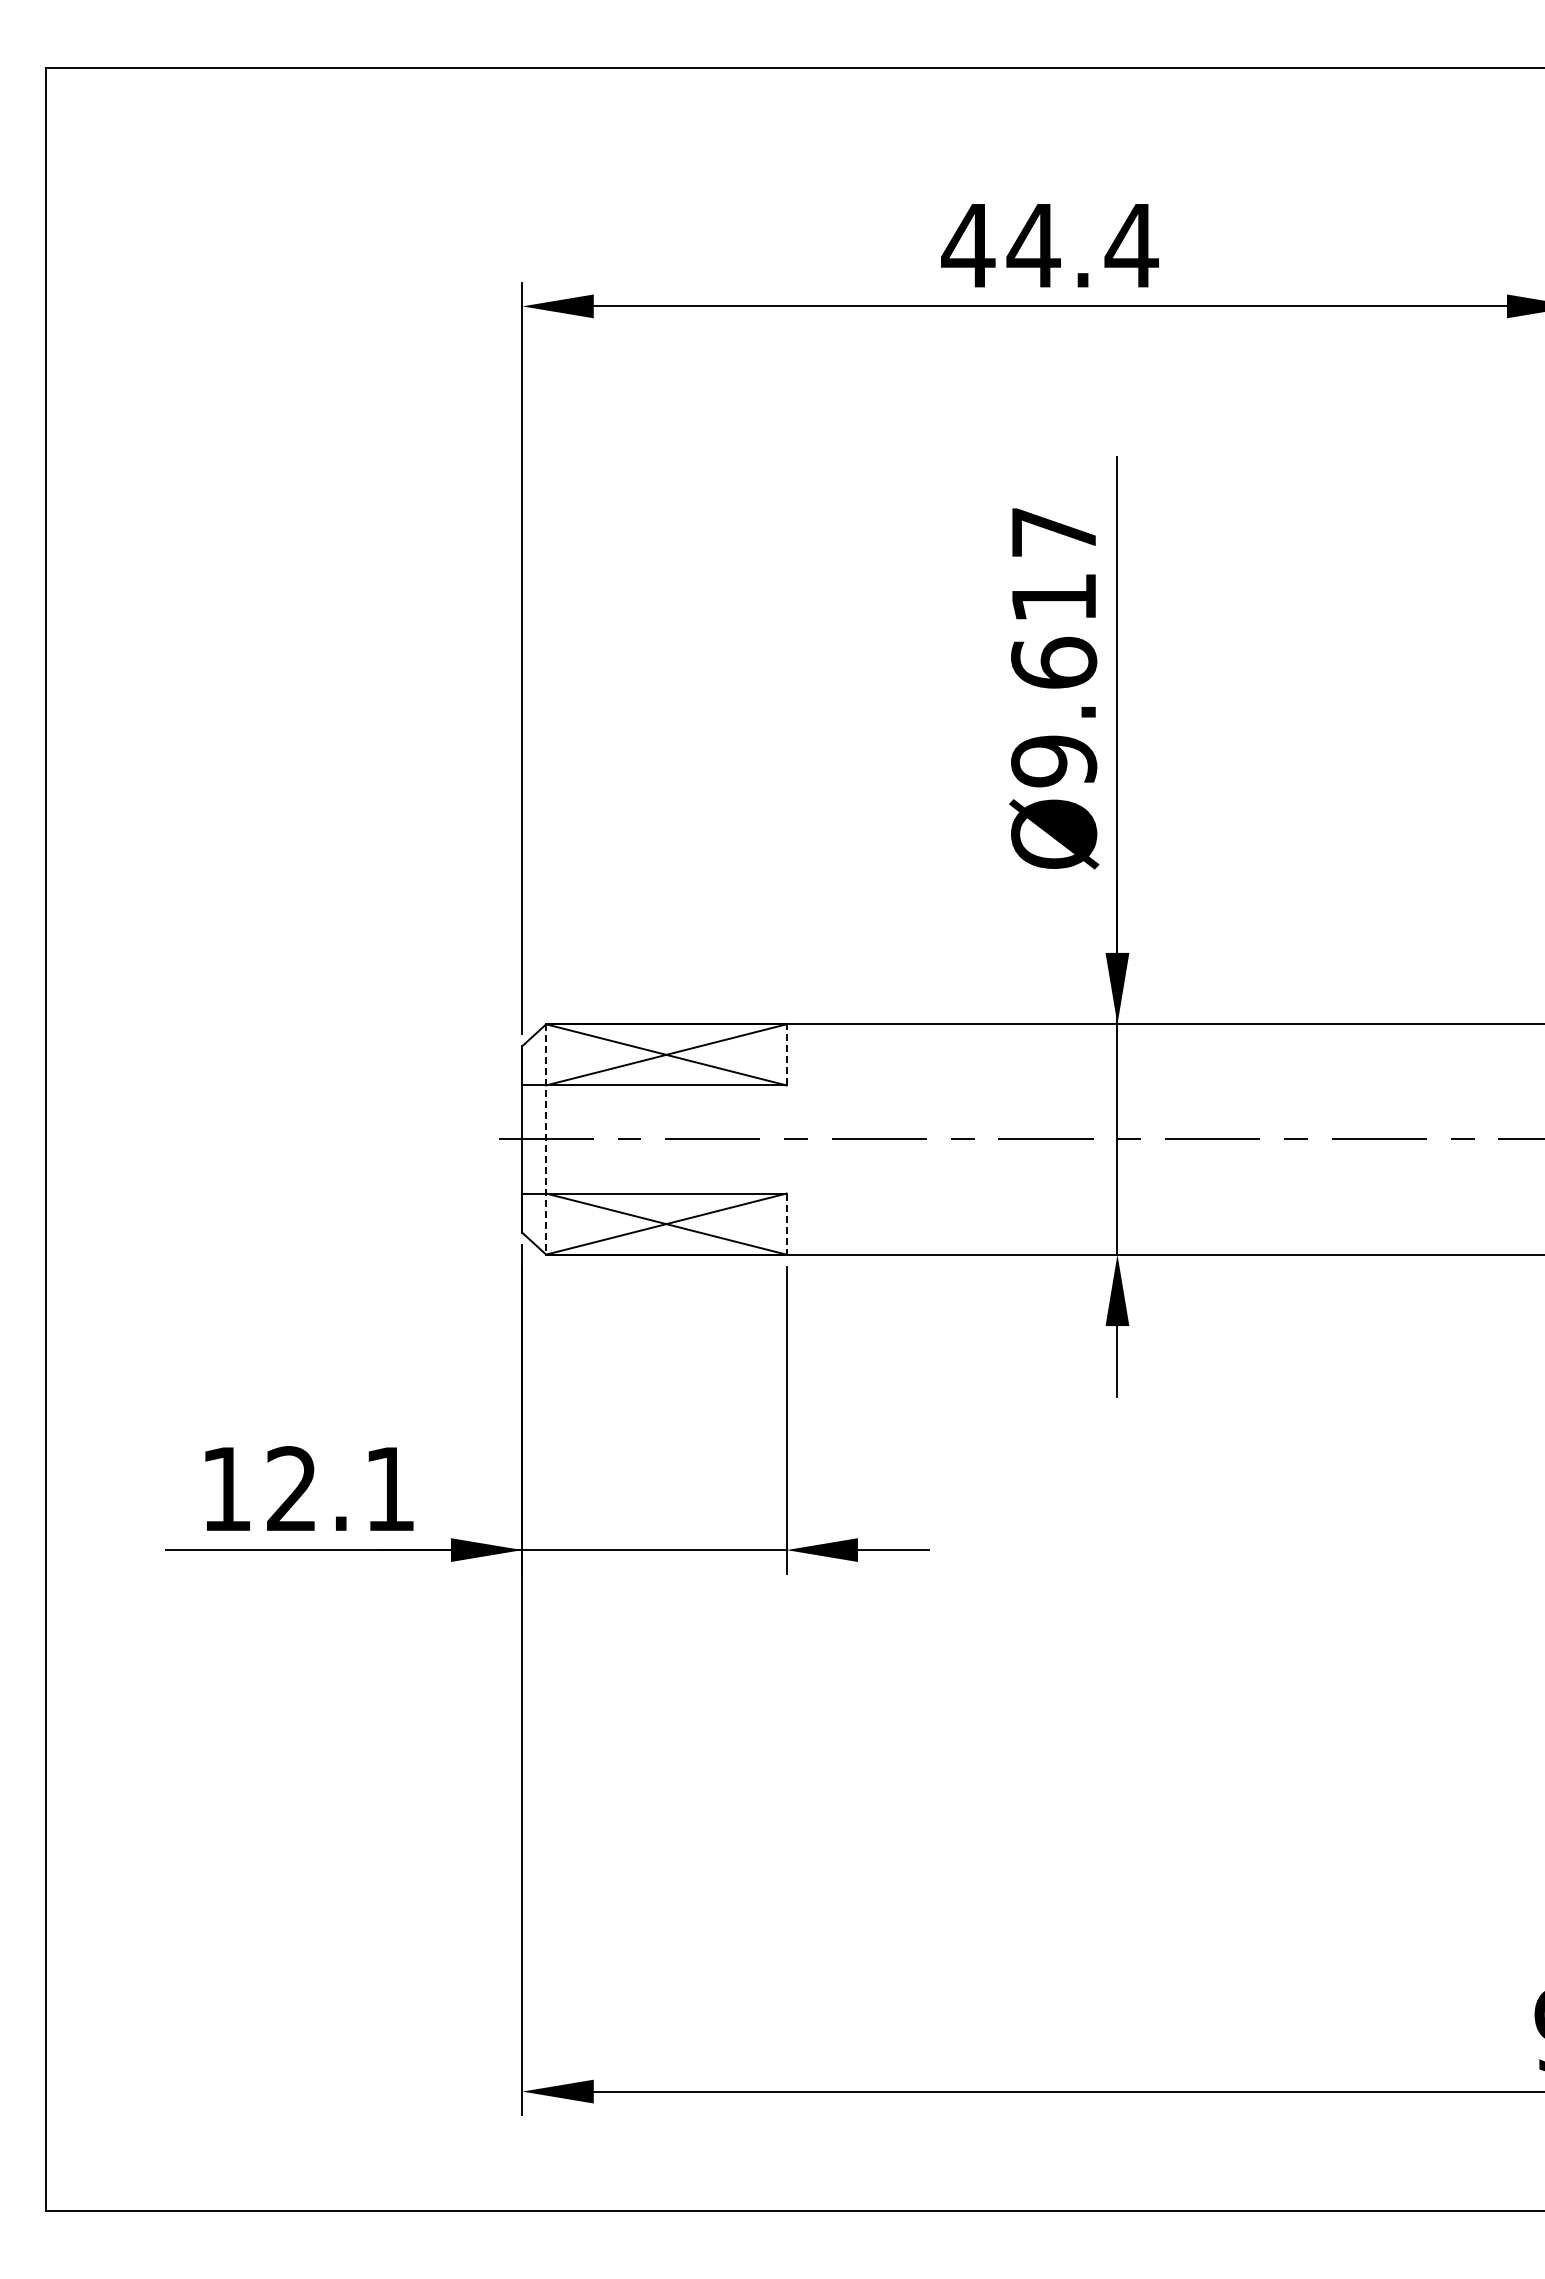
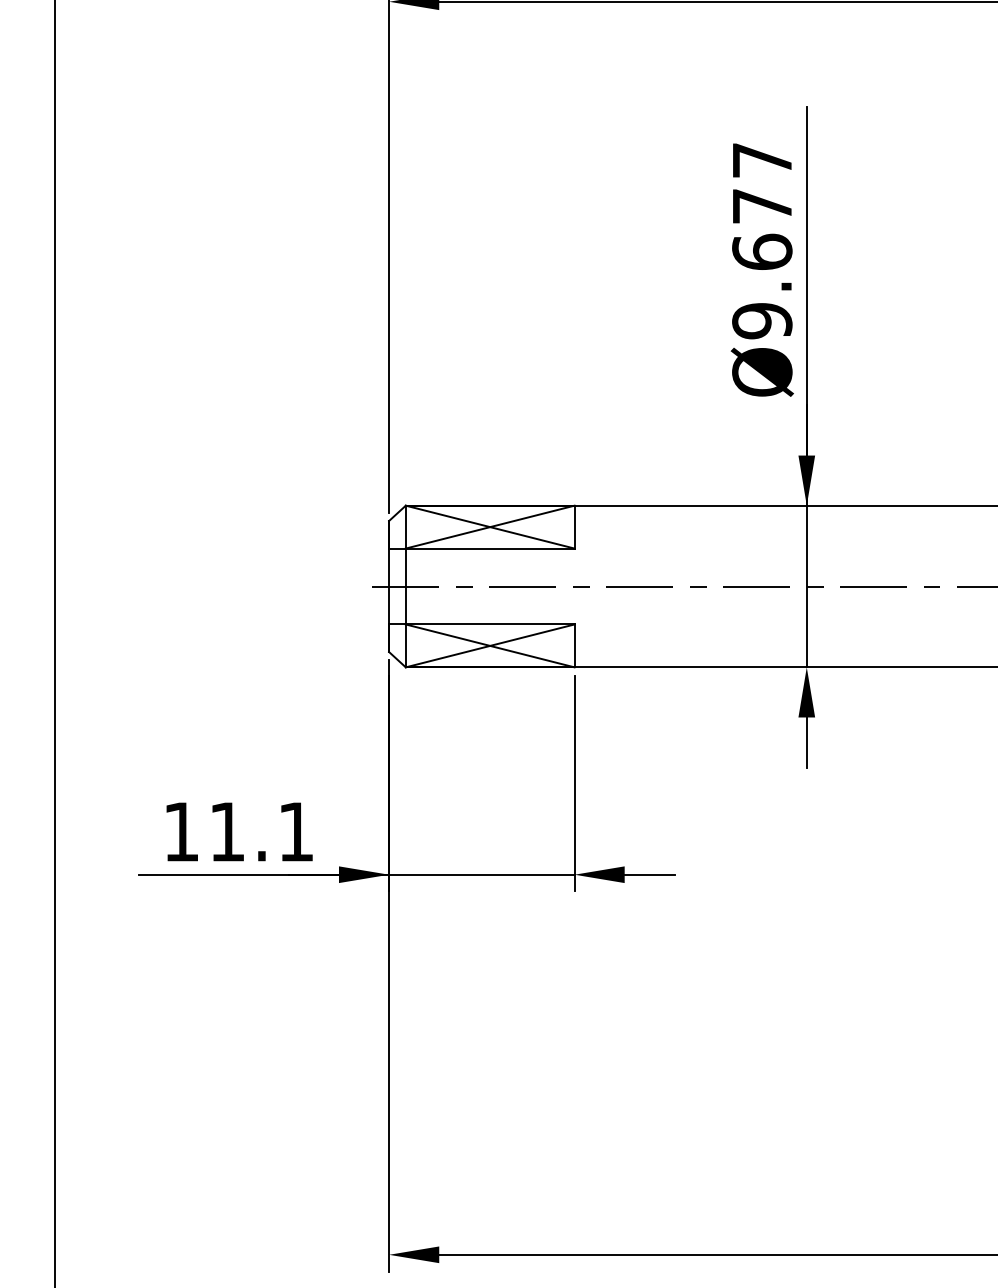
text: (1053, 597) -> (761, 206), Ø9.617 -> Ø9.677
line: (786, 1054) -> (574, 526), dashed -> solid
line: (546, 1139) -> (406, 586), dashed -> solid
line: (786, 1224) -> (574, 646), dashed -> solid
text: (291, 1488) -> (227, 831), 12.1 -> 11.1

